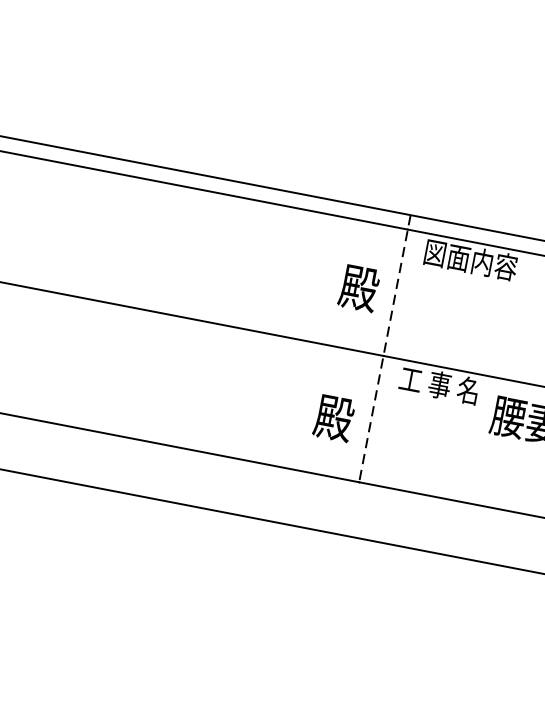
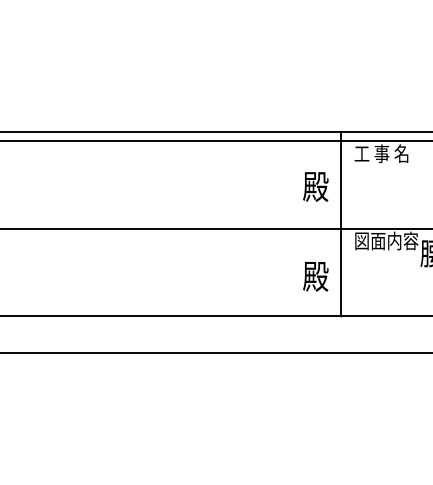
text: (470, 259) -> (386, 153), 図面内容 -> 工 事 名
line: (384, 349) -> (340, 224), dashed -> solid
text: (446, 385) -> (386, 240), 工 事 名 -> 図面内容

